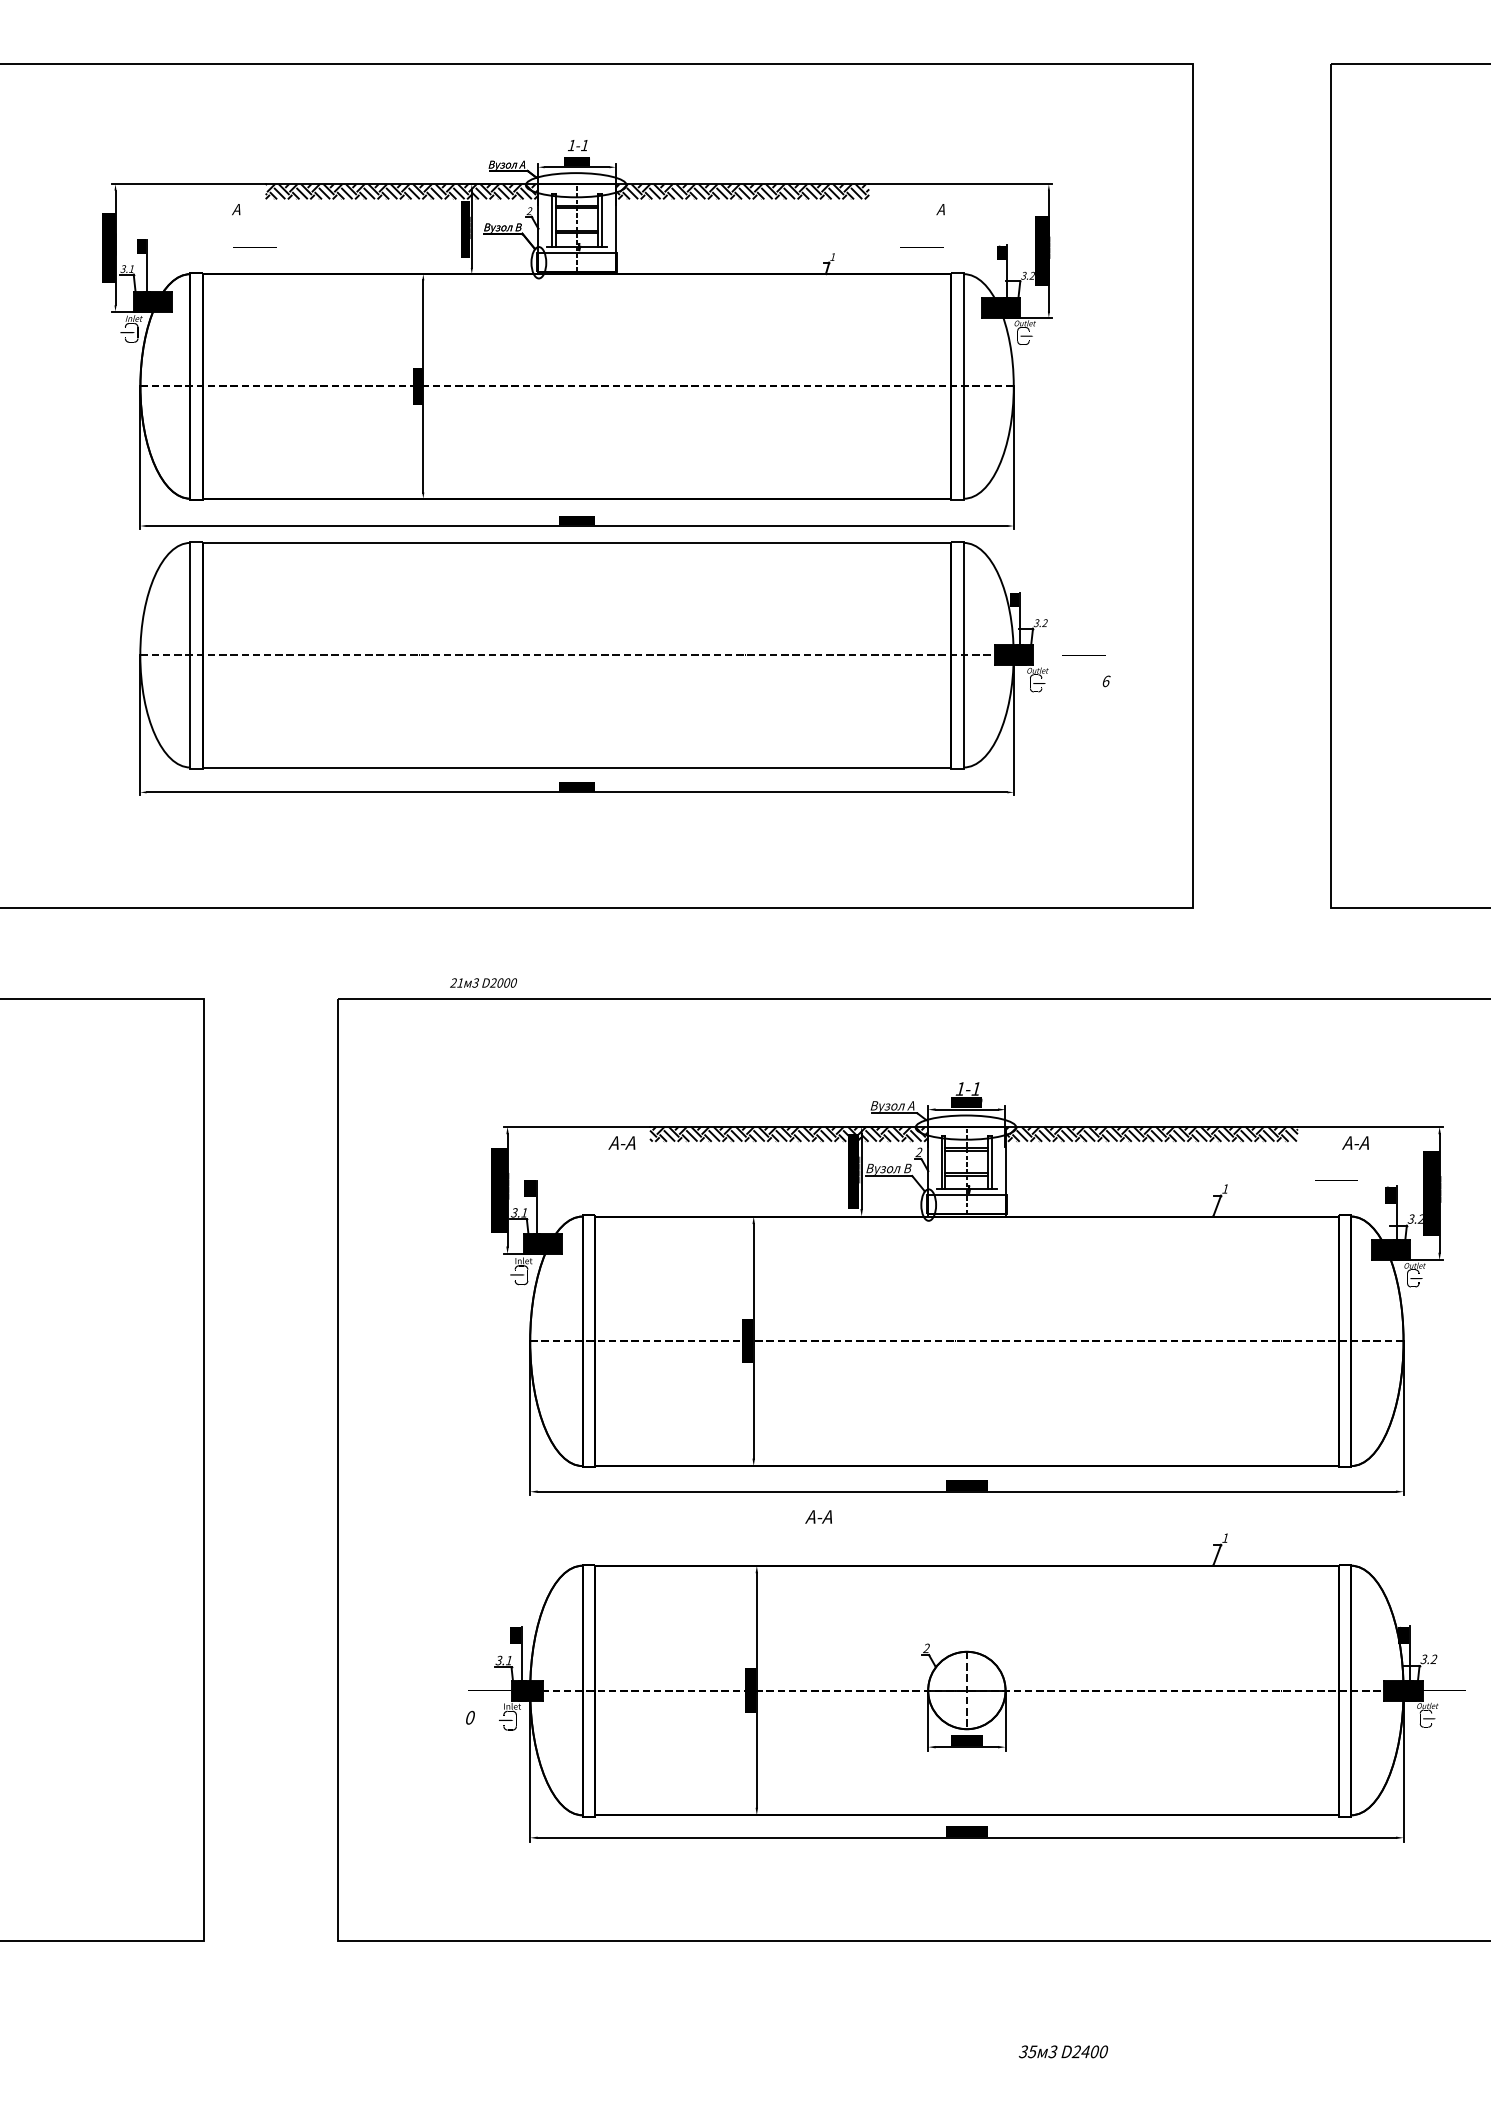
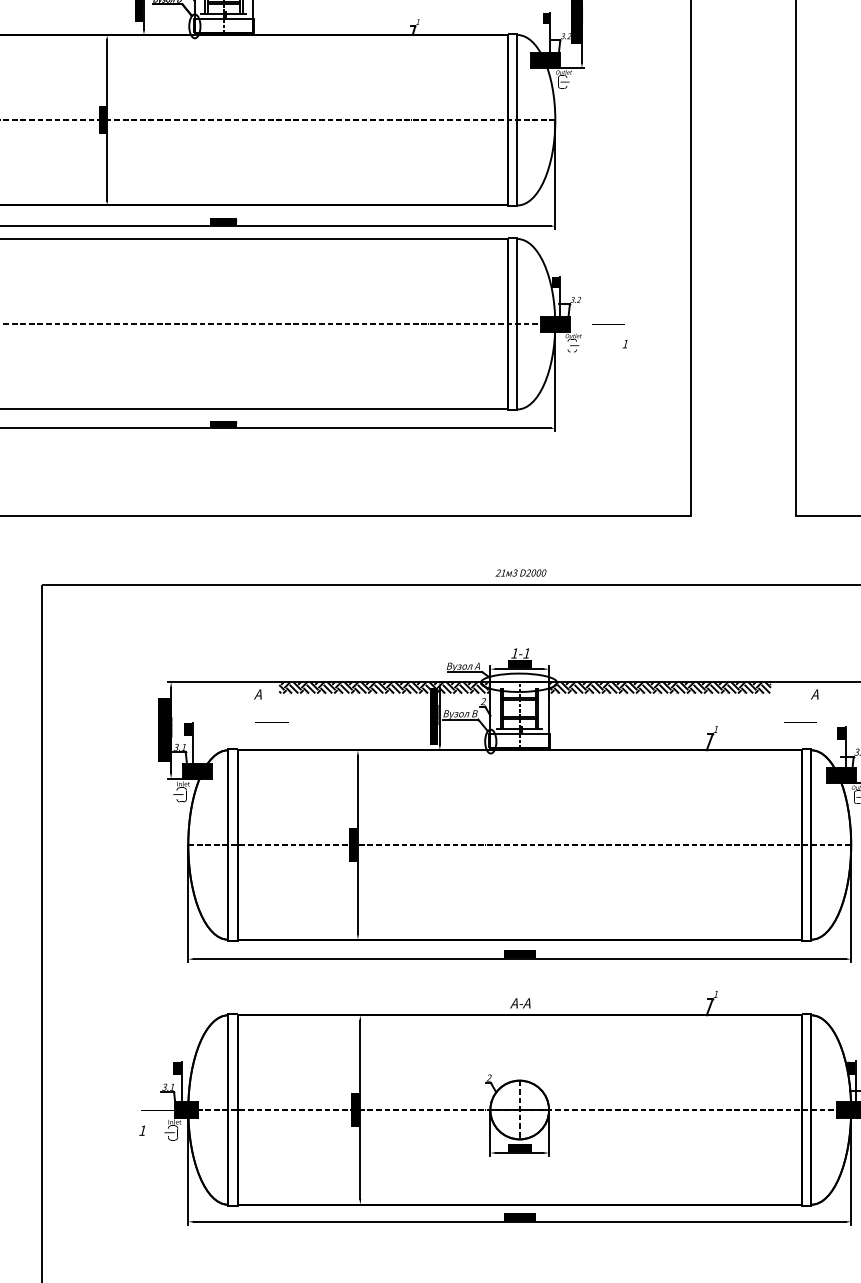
text: (1106, 681) -> (625, 344), 6 -> 1
text: (483, 982) -> (520, 572), moved
text: (621, 1142) -> (257, 694), А-А -> А
text: (1355, 1142) -> (814, 694), А-А -> А
line: (640, 1180) -> (272, 722), added
text: (818, 1516) -> (520, 1002), moved
text: (469, 1717) -> (142, 1130), 0 -> 1

